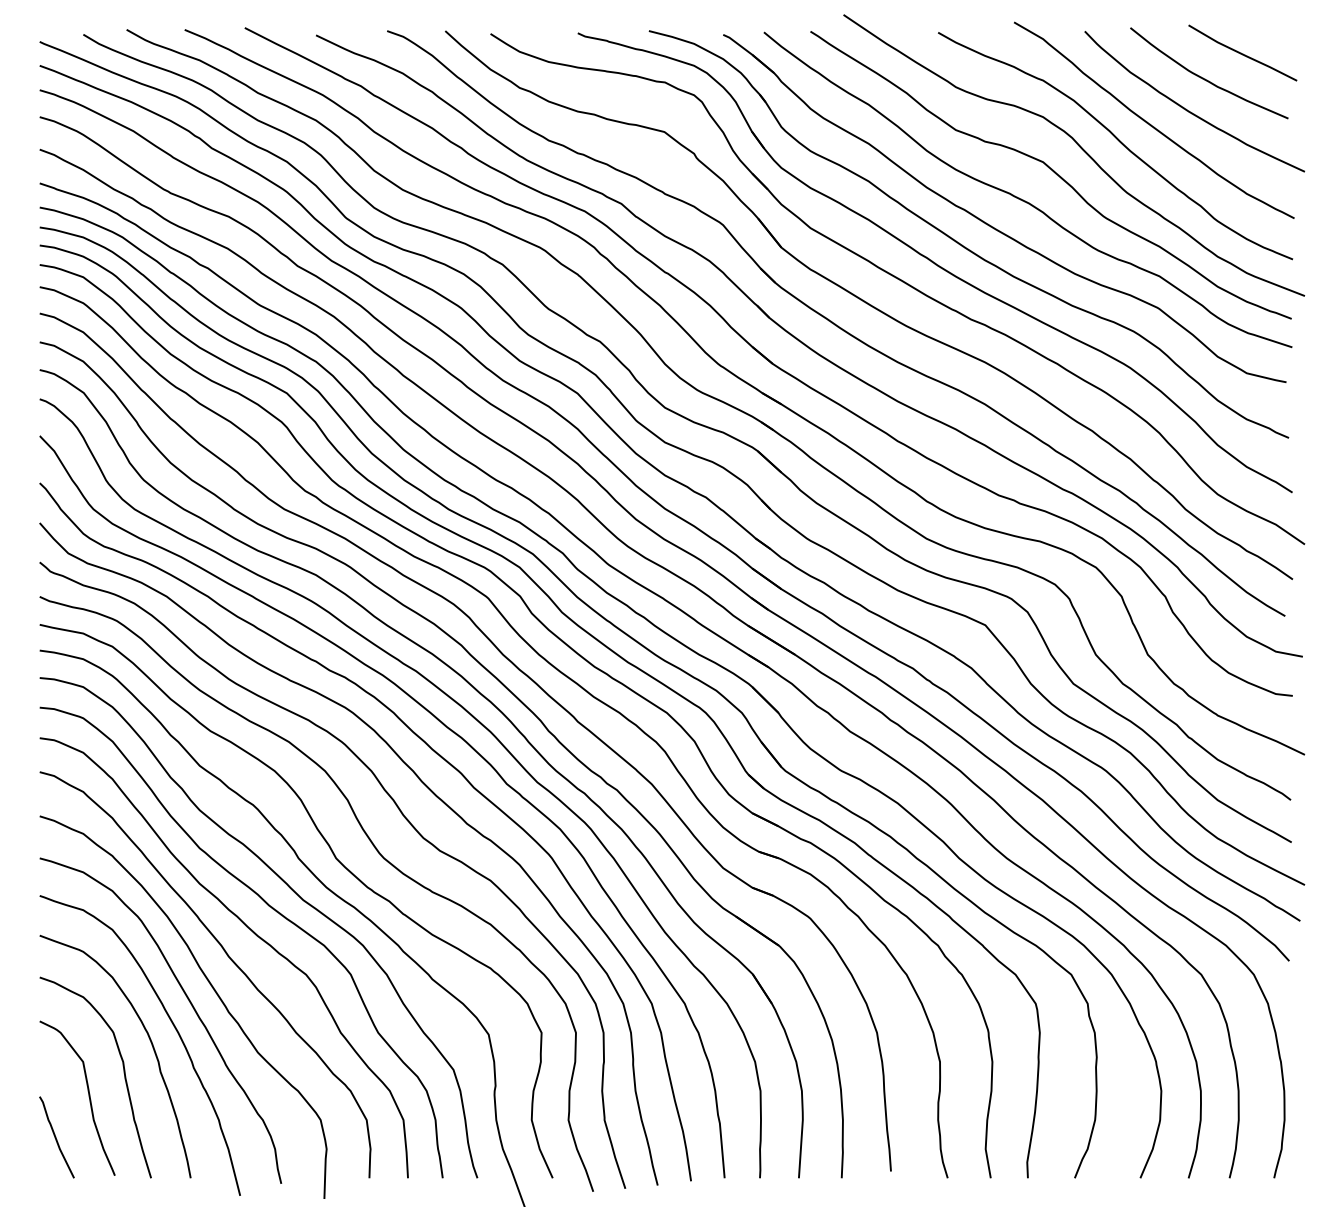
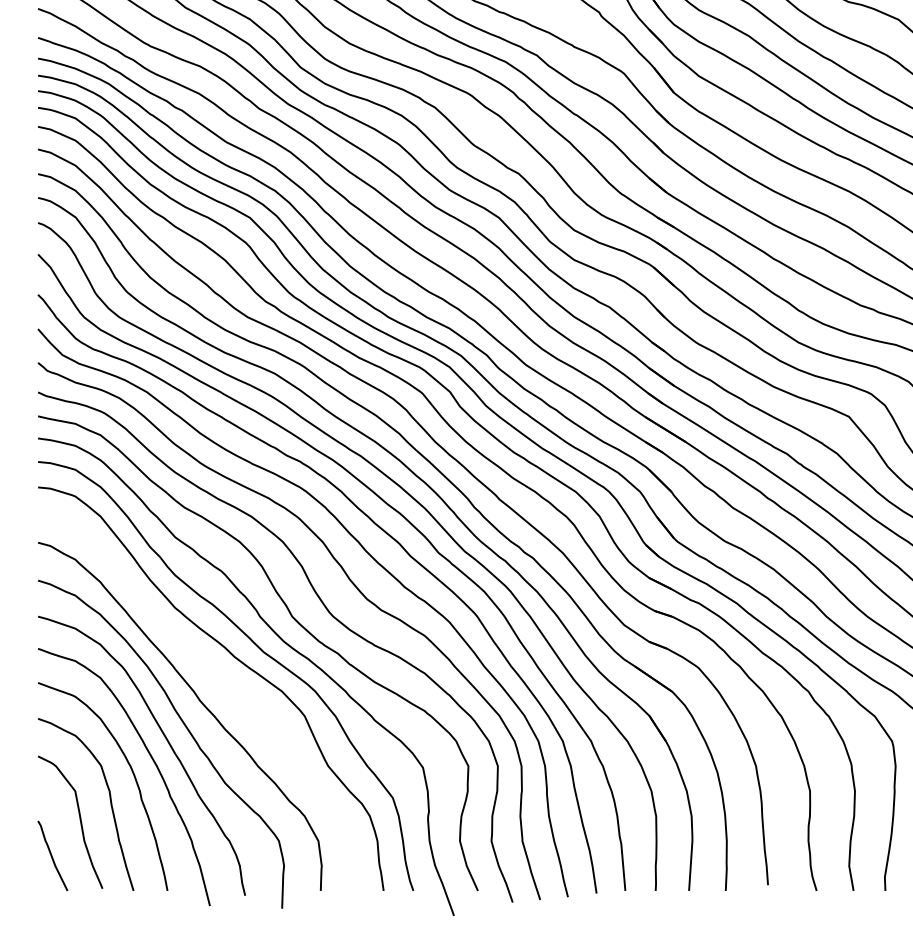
curve: (246, 927) -> (215, 675), removed

